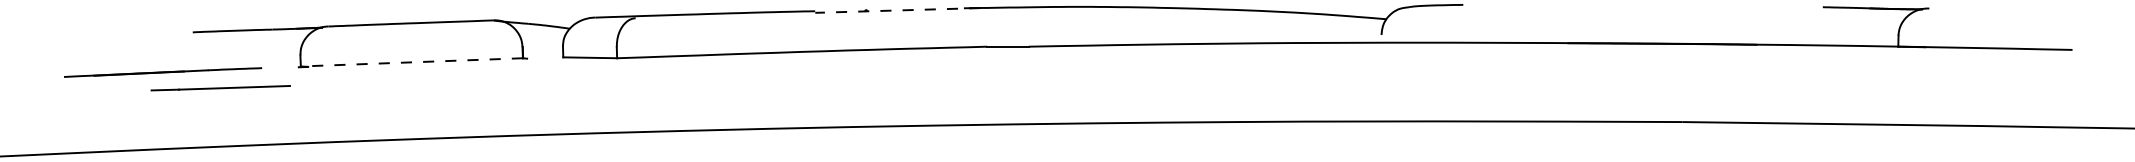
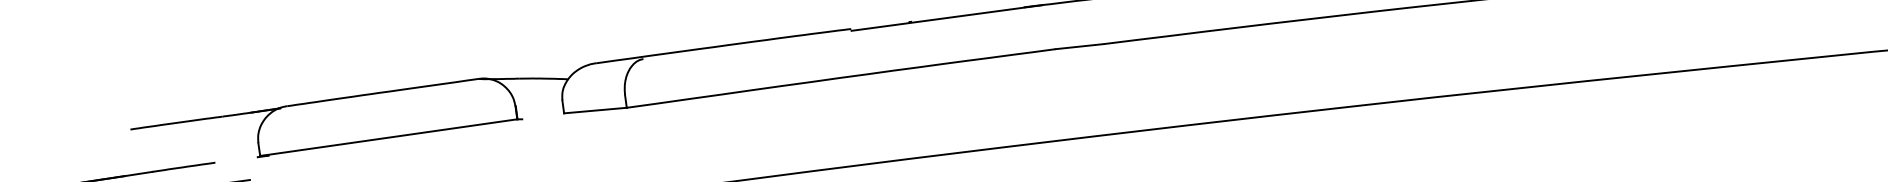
line: (897, 10) -> (946, 18), dashed -> solid
line: (411, 62) -> (388, 137), dashed -> solid

